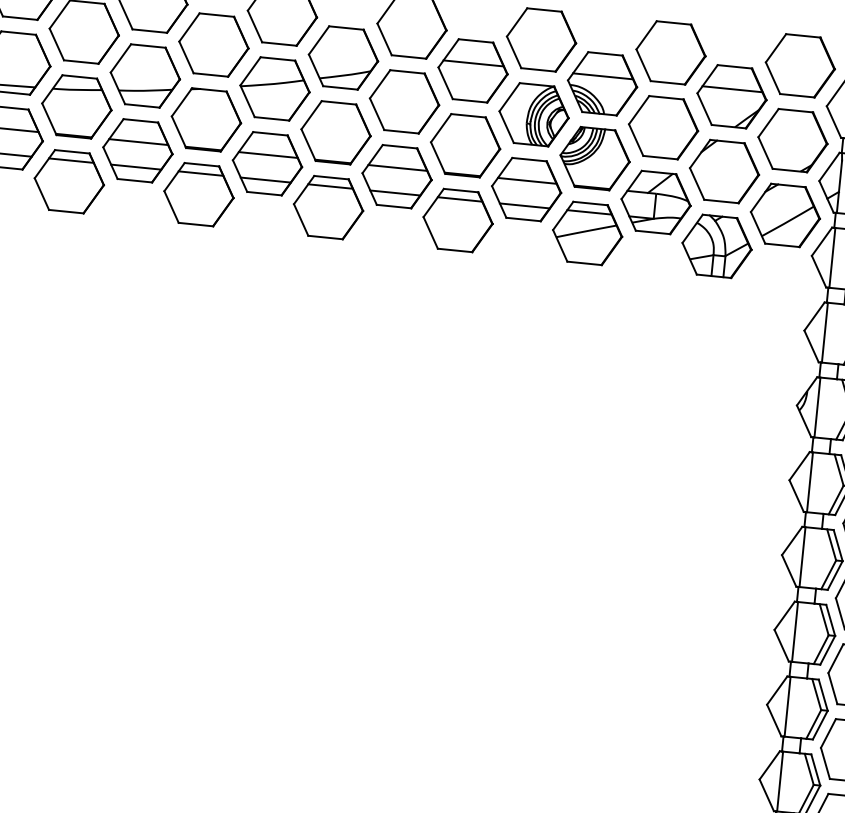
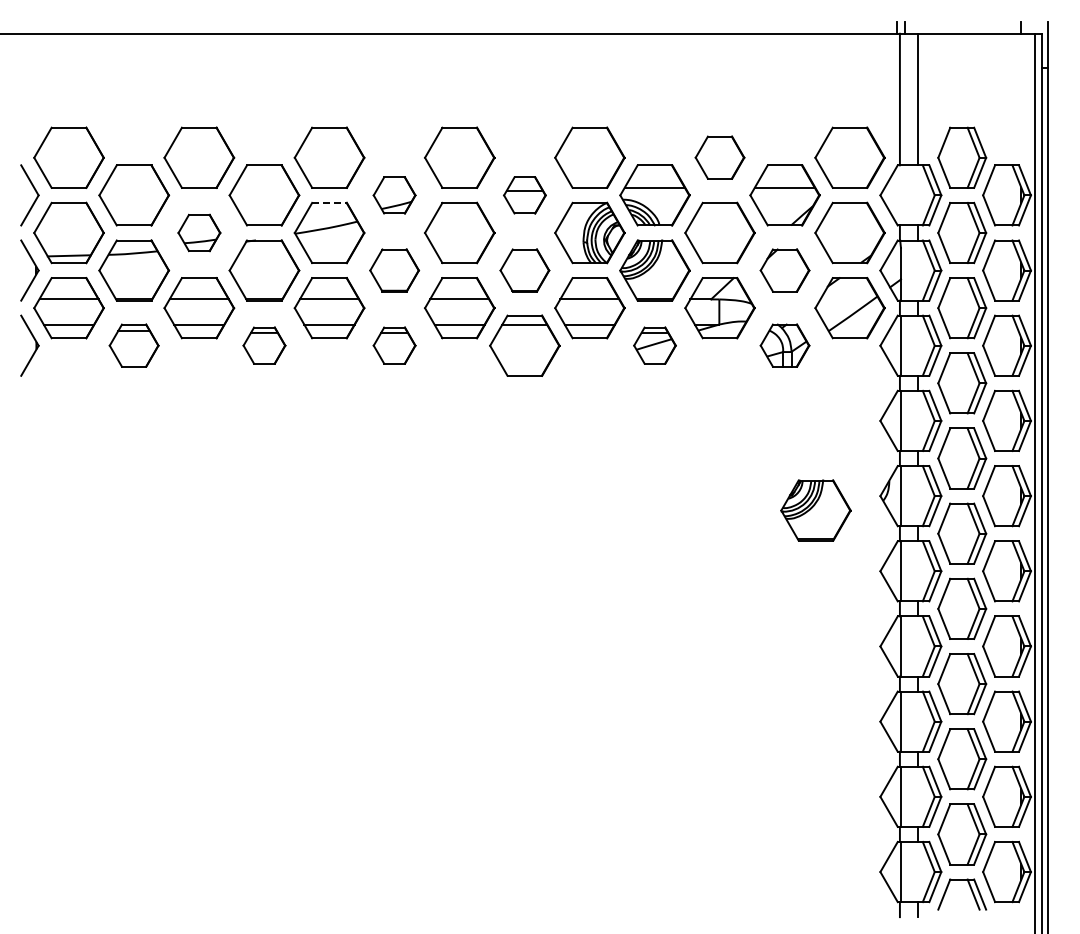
part: (670, 52) -> (719, 157), size x0.7
line: (278, 58) -> (330, 202), solid -> dashed
part: (343, 58) -> (394, 195), size x0.6
part: (472, 70) -> (524, 195), size x0.6
part: (145, 75) -> (199, 232), size x0.6
part: (335, 132) -> (394, 270), size x0.7
part: (465, 145) -> (524, 270), size x0.7
part: (723, 171) -> (784, 270), size x0.7
part: (68, 181) -> (133, 345), size x0.7
part: (199, 194) -> (264, 345), size x0.6
part: (328, 207) -> (394, 345), size x0.6
part: (587, 233) -> (654, 345), size x0.6
part: (716, 246) -> (784, 345), size x0.7
part: (730, 413) -> (815, 510), added

